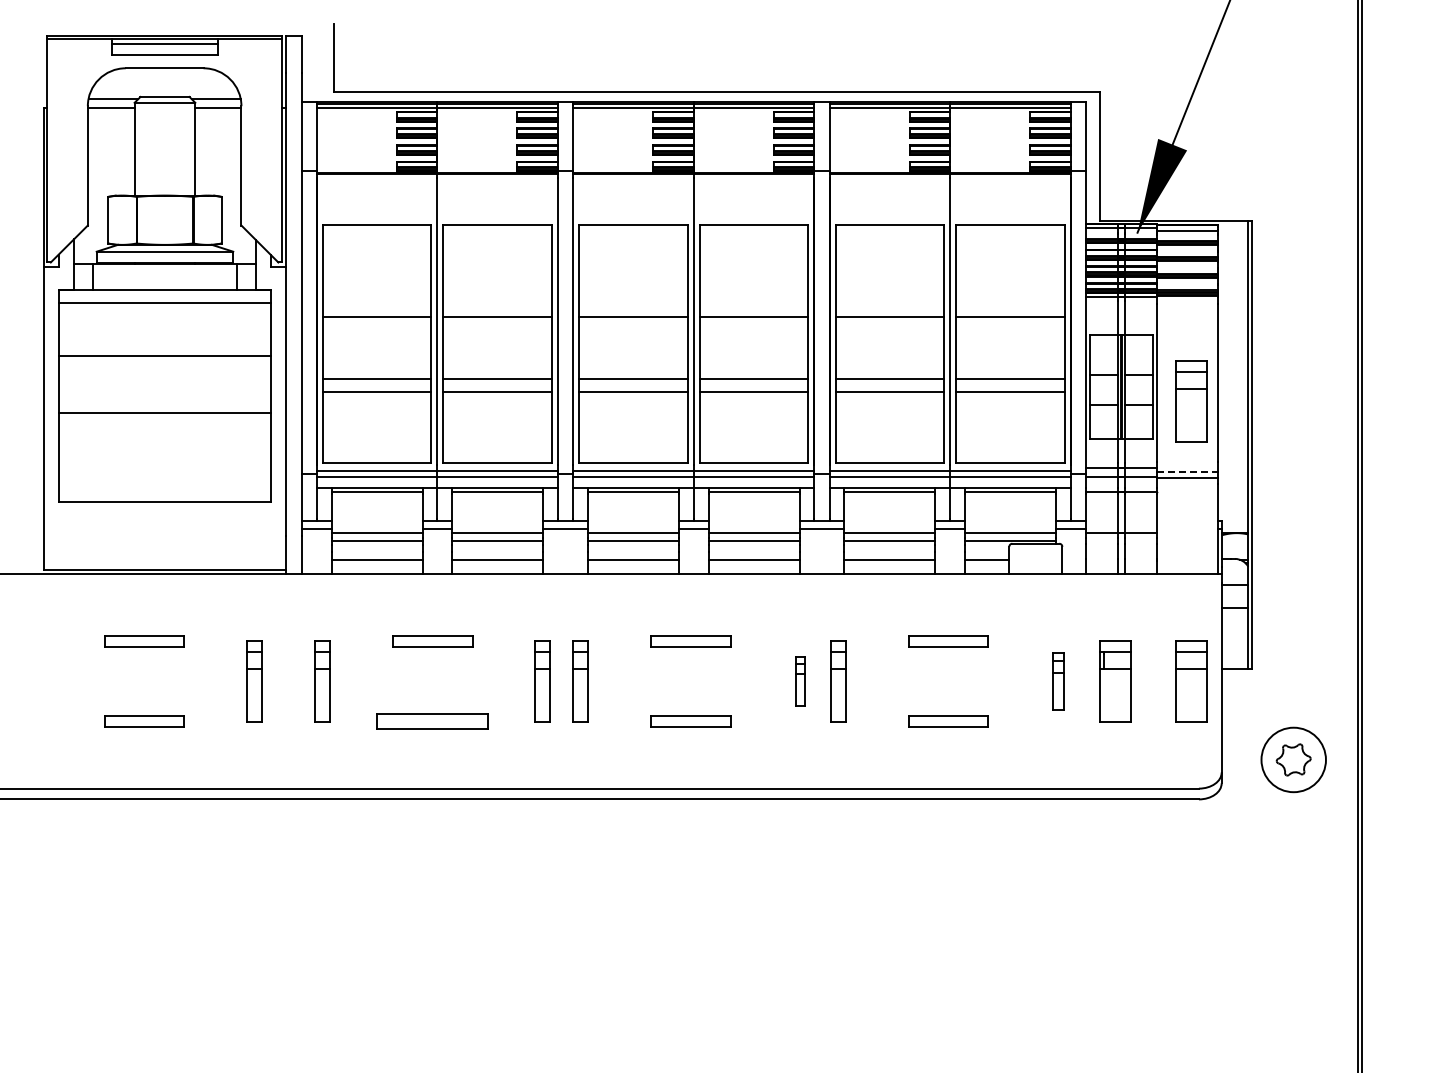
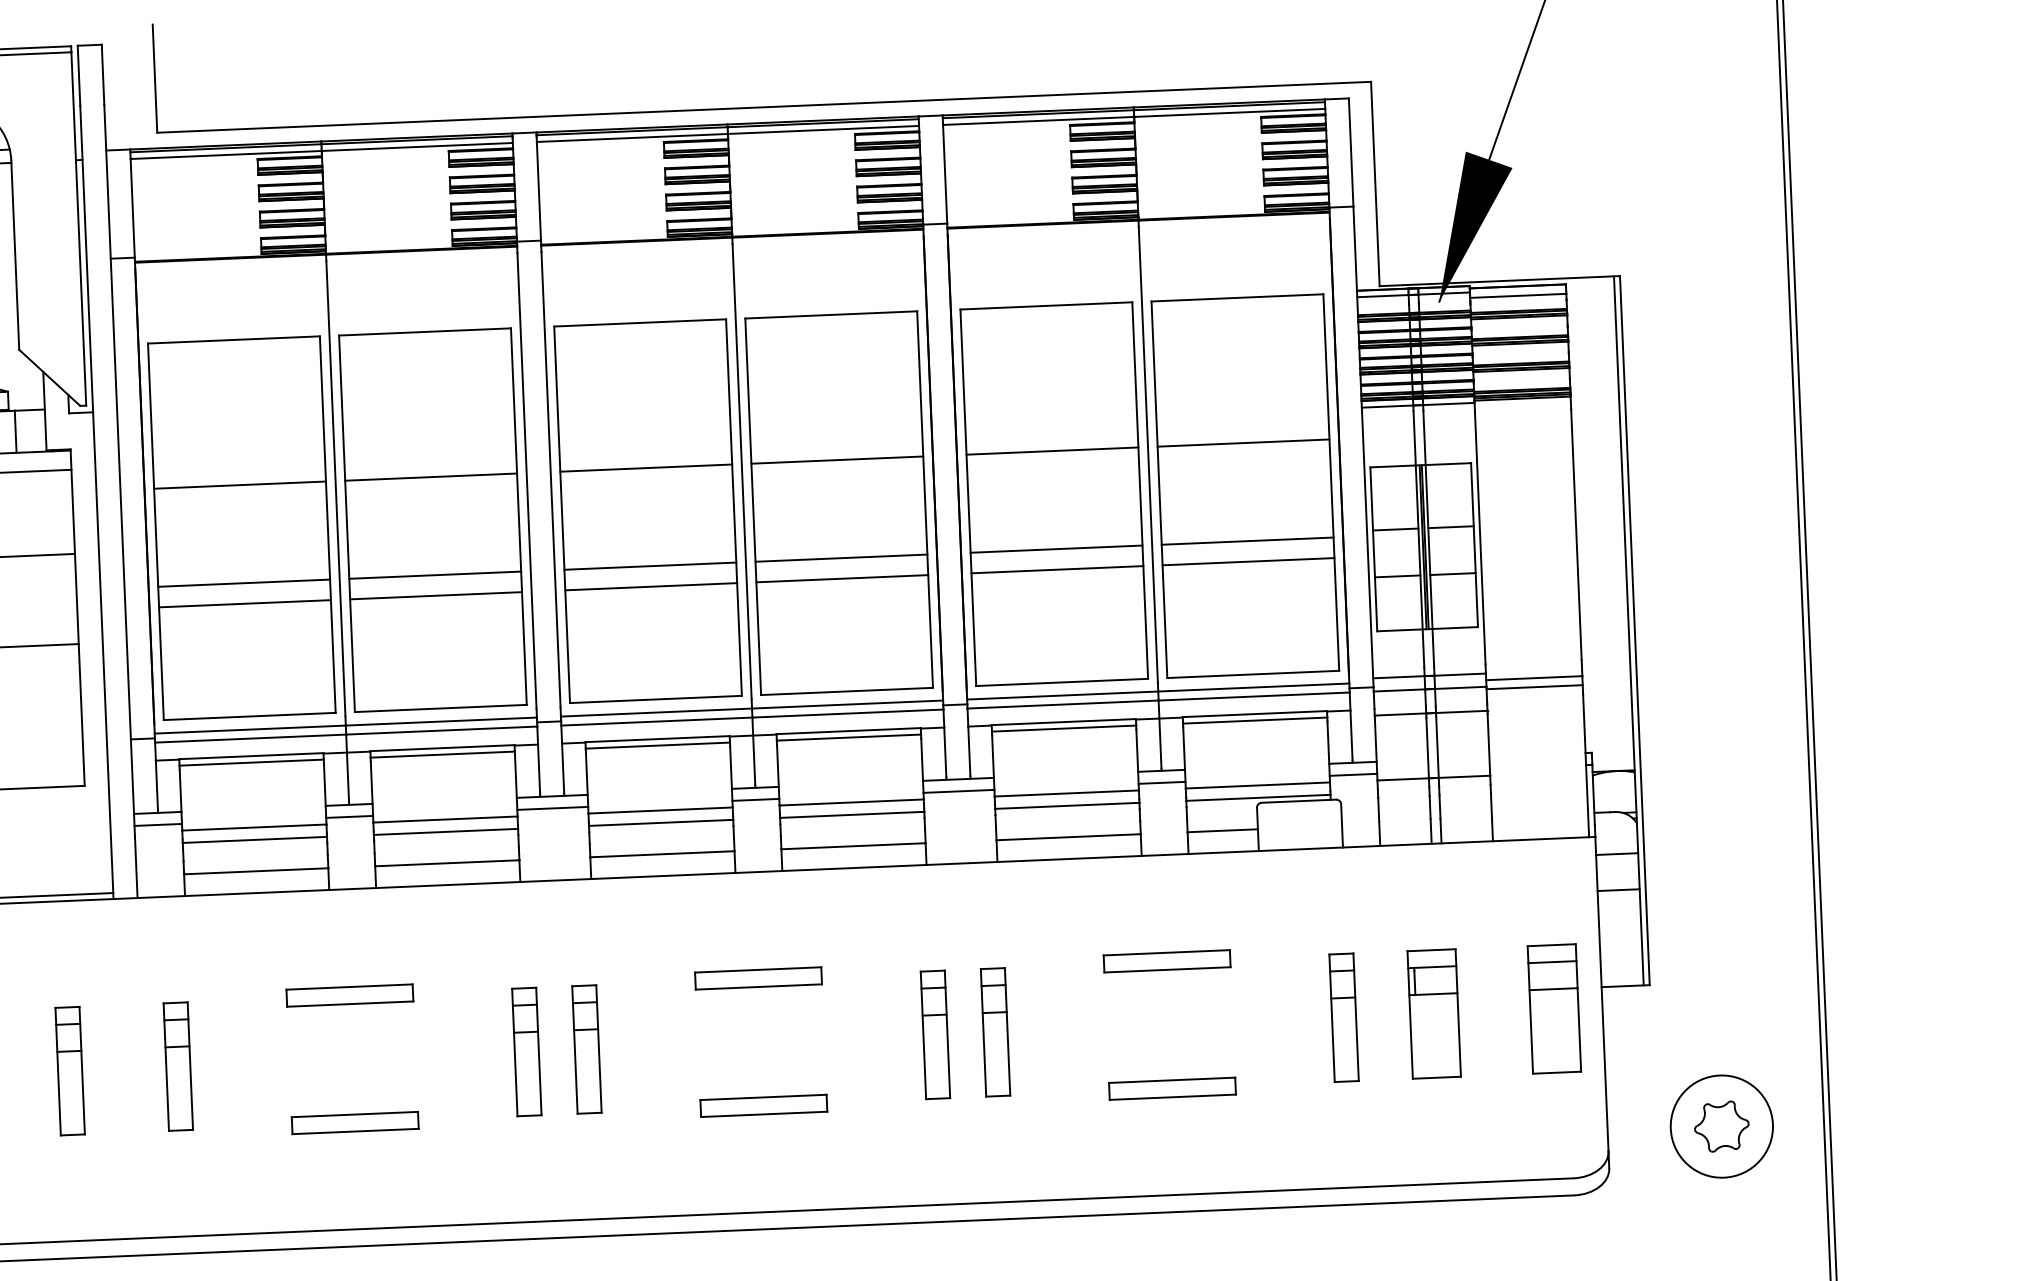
part: (1191, 401) -> (1536, 565), removed
line: (1187, 472) -> (1534, 678), dashed -> solid
part: (800, 681) -> (935, 1035), size x1.67
part: (1058, 681) -> (1343, 1017), size x1.43
part: (432, 721) -> (354, 1122), size x0.71

